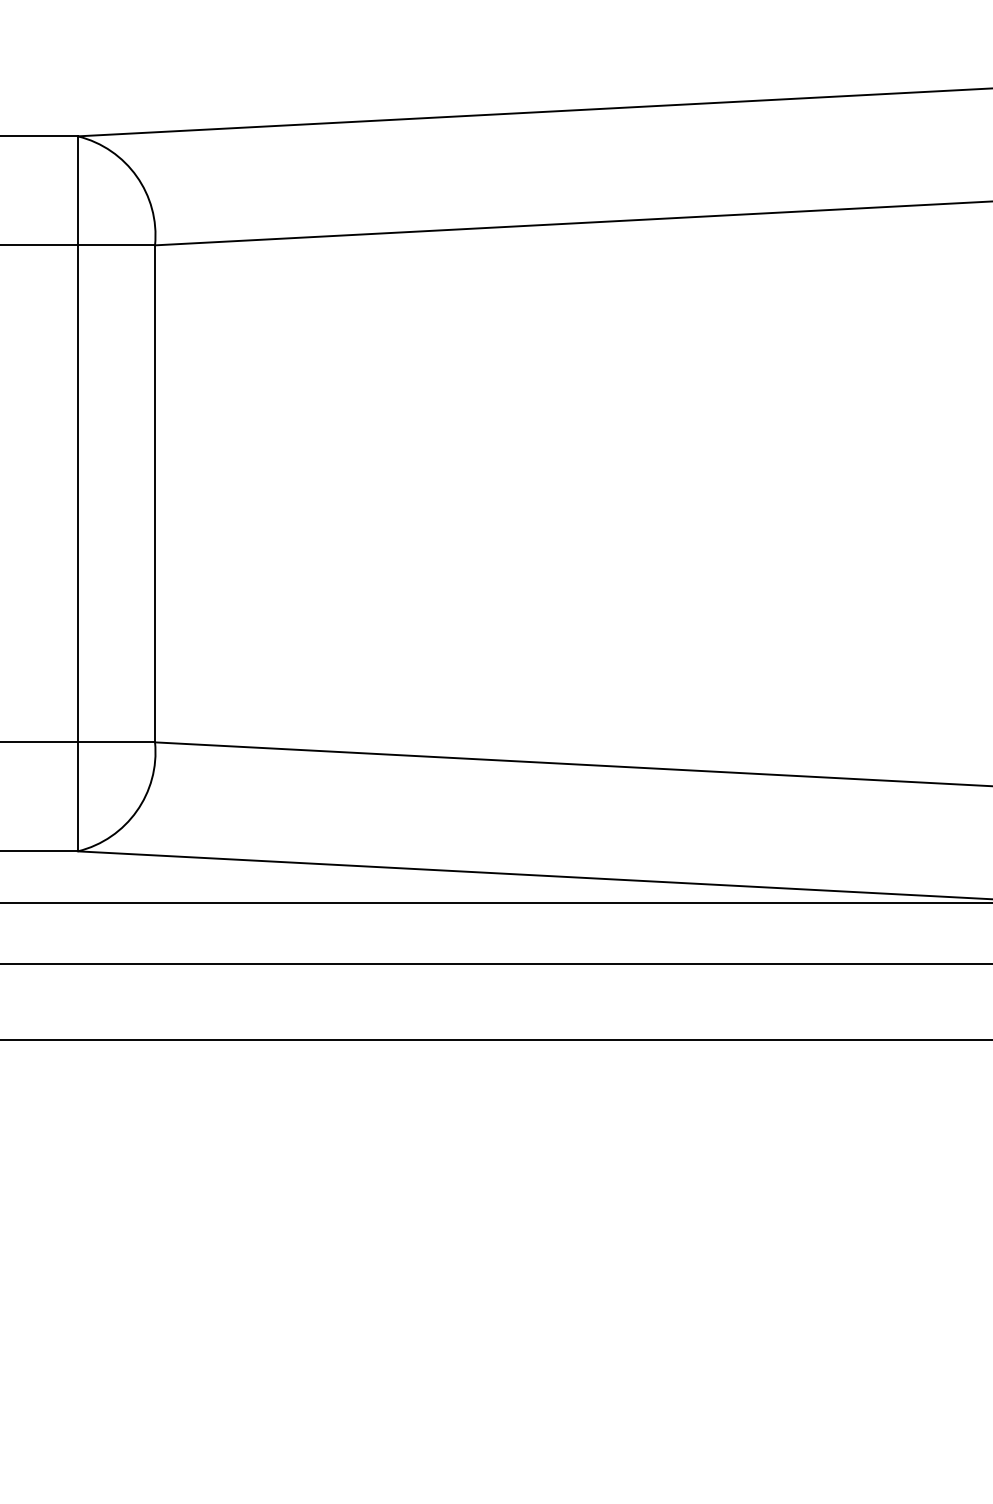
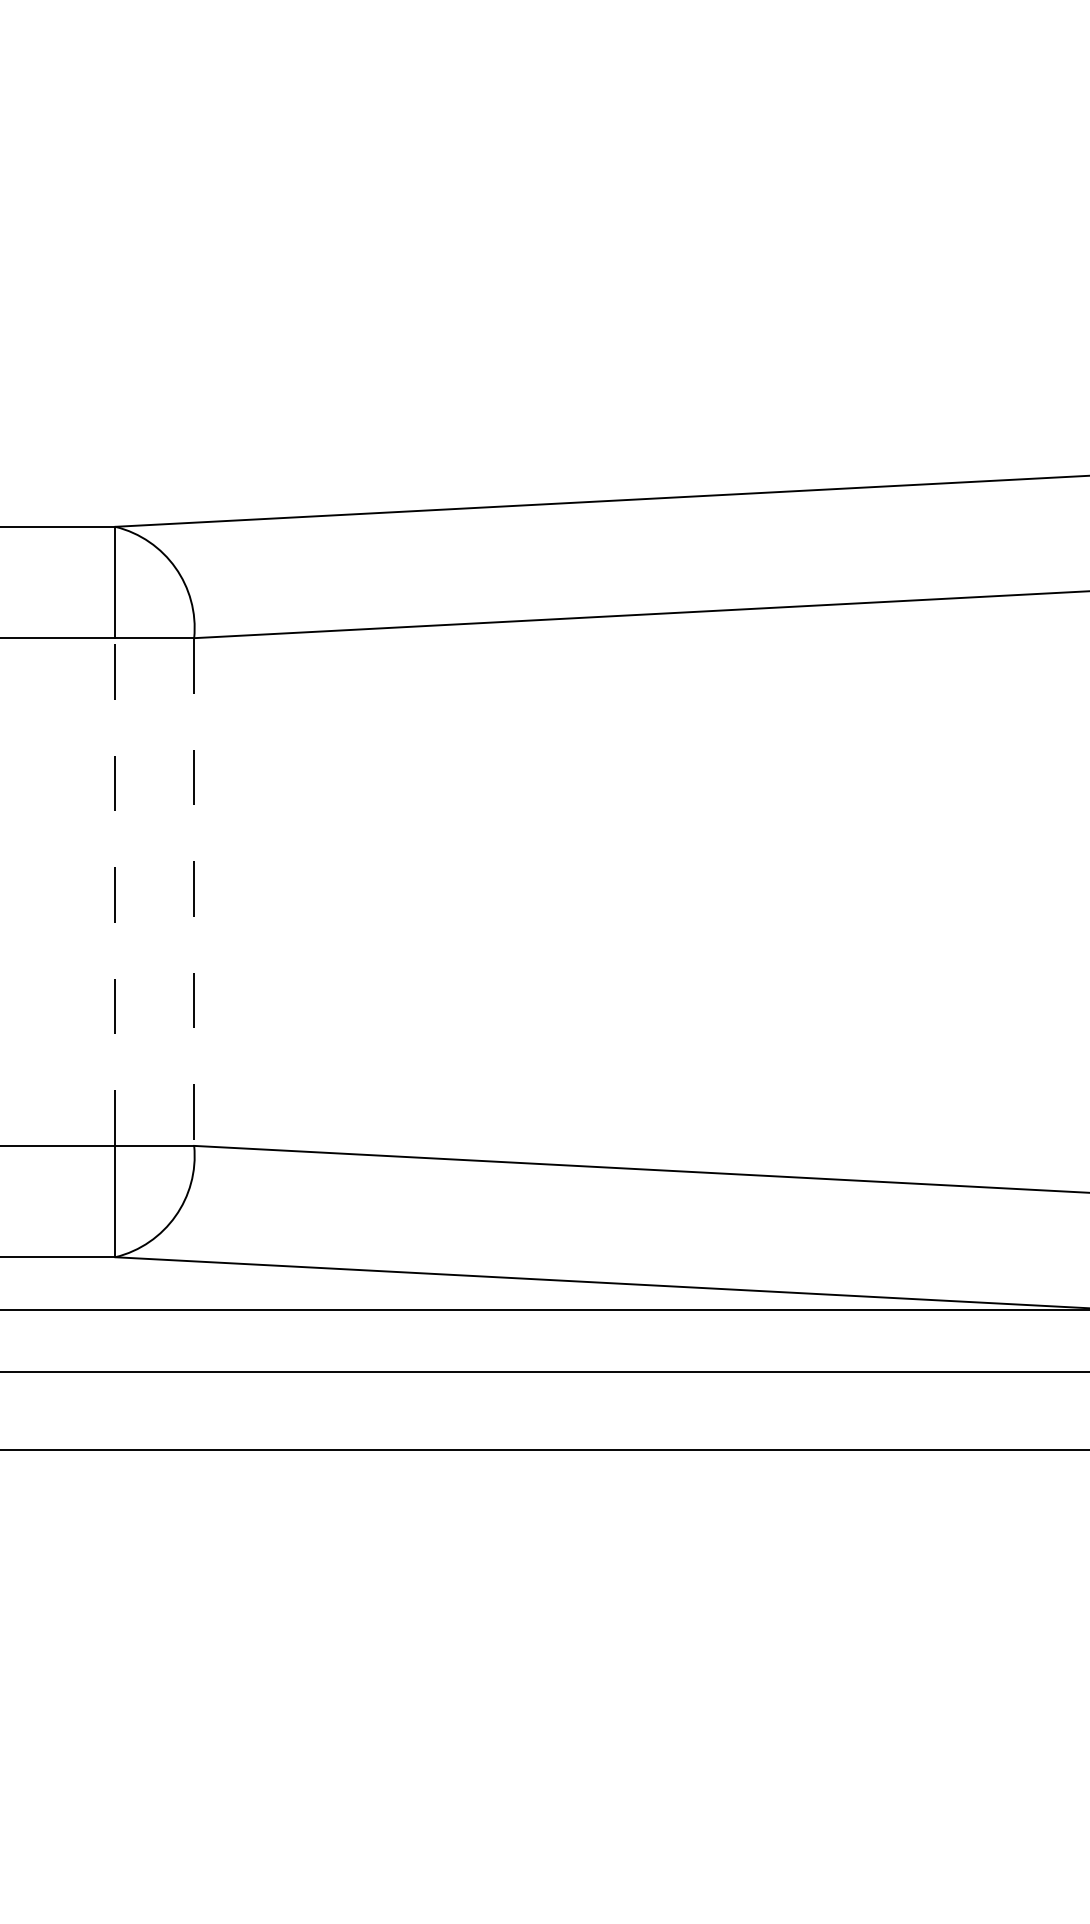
line: (78, 494) -> (115, 892), solid -> dashed
line: (155, 494) -> (194, 892), solid -> dashed

